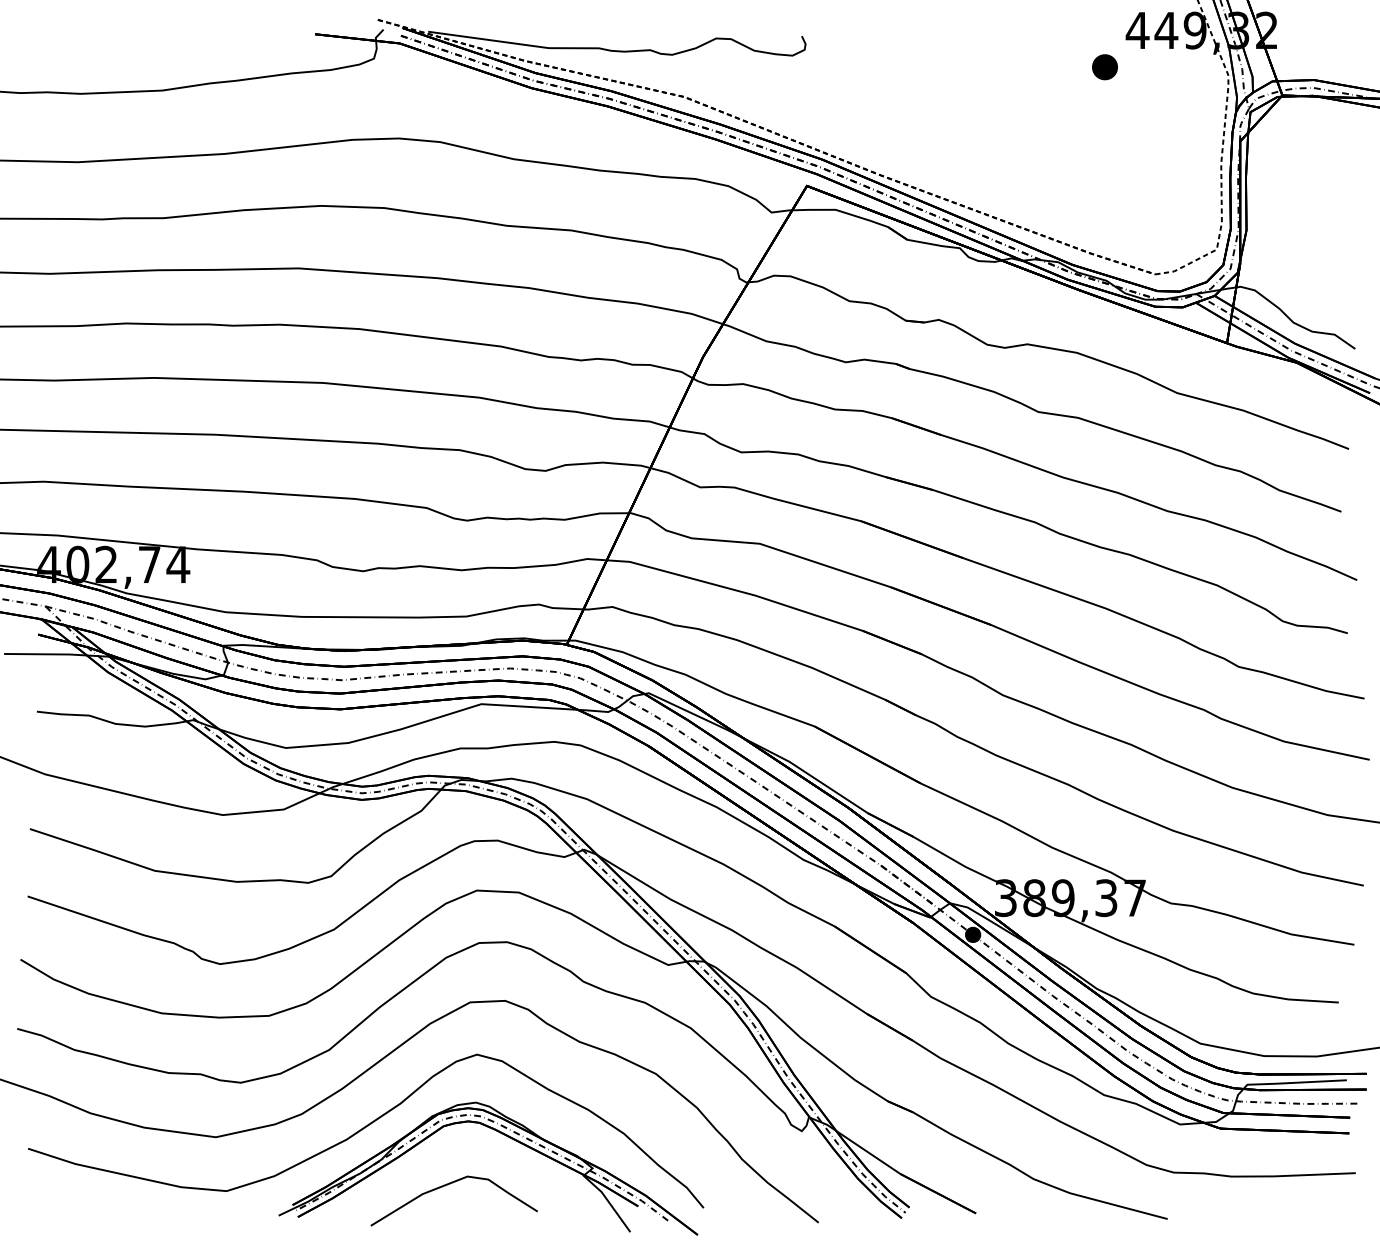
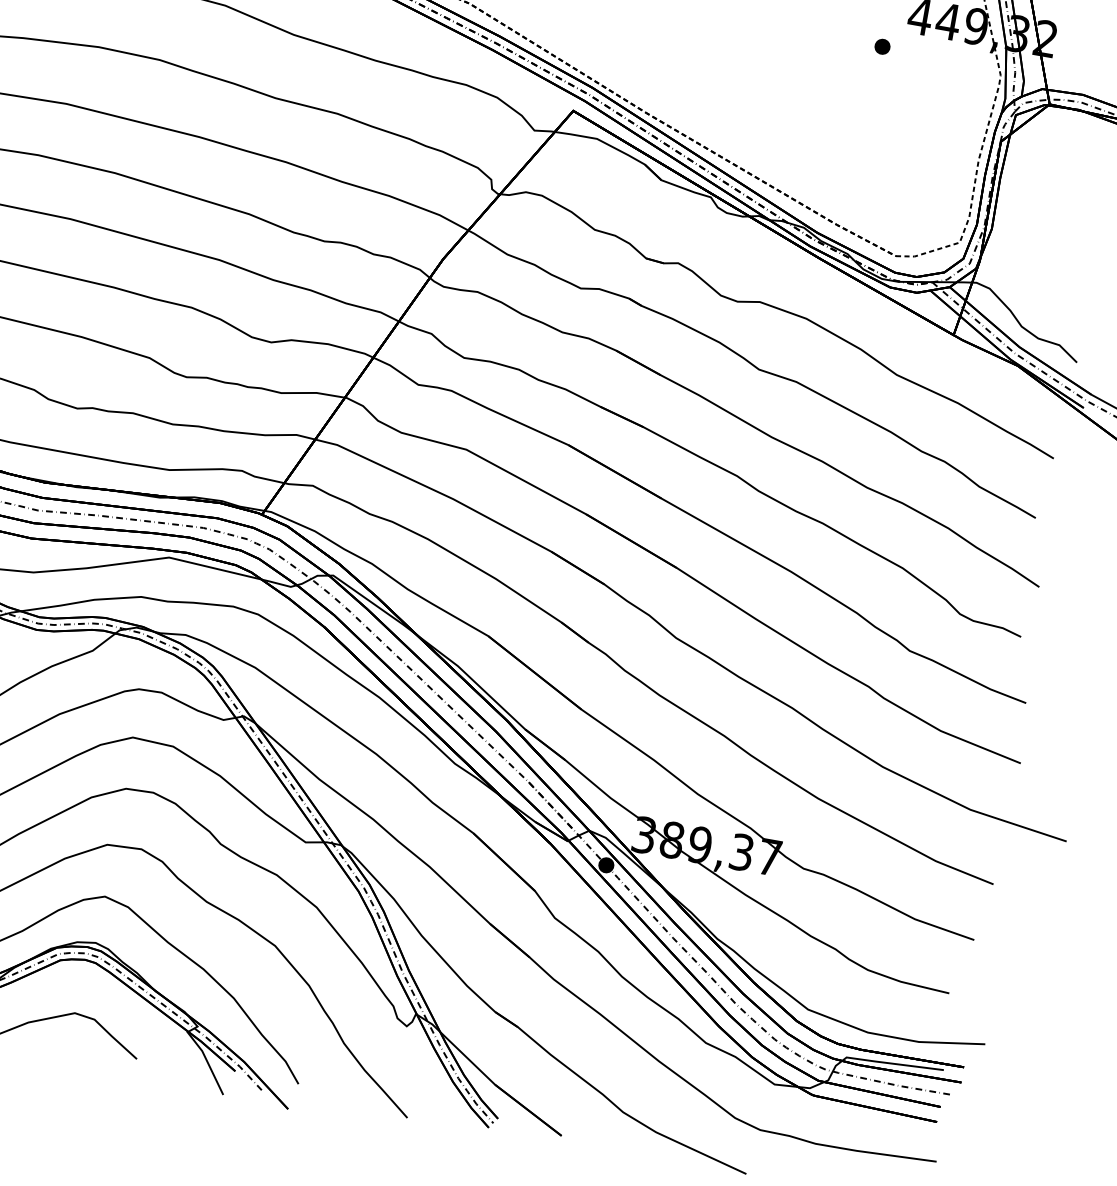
part: (1104, 67) -> (882, 46), size x0.62

